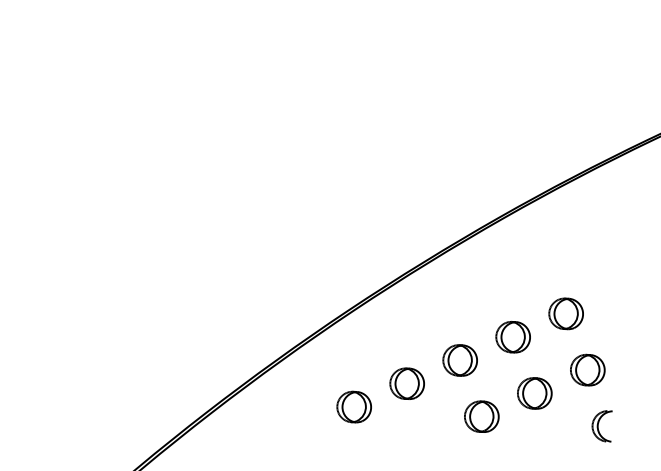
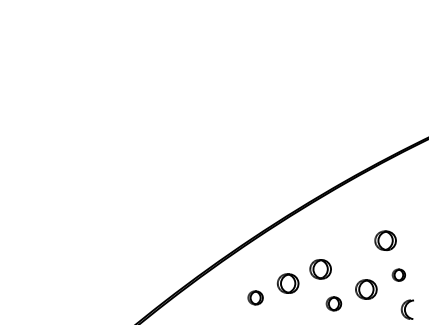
part: (512, 336) -> (352, 254), removed
part: (587, 368) -> (398, 274), size x0.6
part: (353, 406) -> (255, 297), size x0.7
part: (481, 416) -> (333, 303), size x0.7

